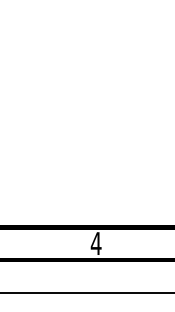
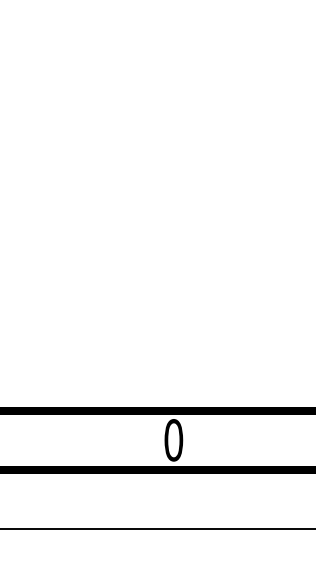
text: (95, 243) -> (172, 440), 4 -> 0

